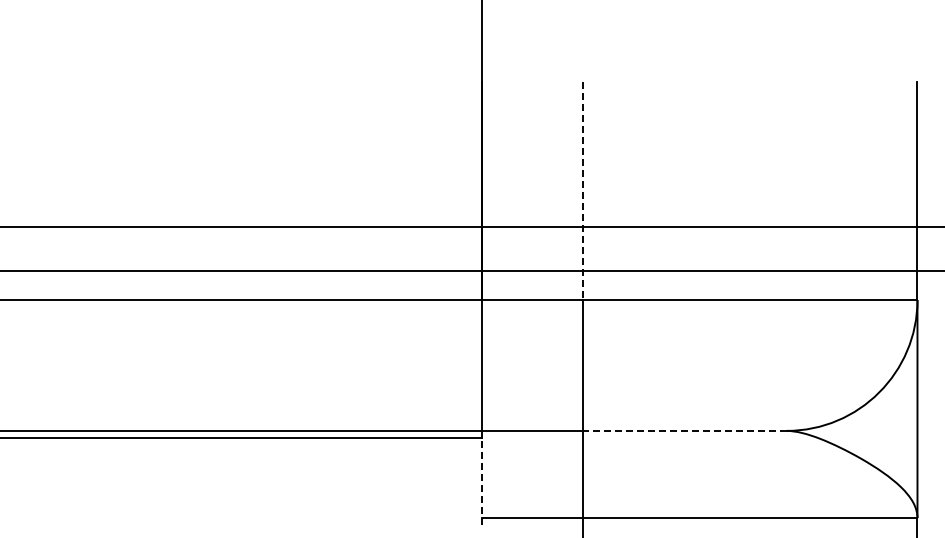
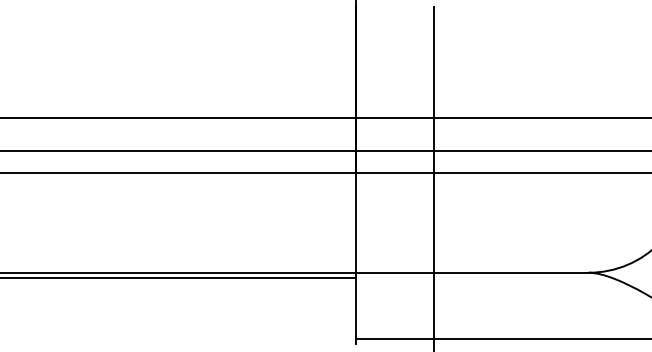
line: (583, 191) -> (433, 90), dashed -> solid
line: (684, 430) -> (510, 272), dashed -> solid
line: (481, 481) -> (356, 311), dashed -> solid

